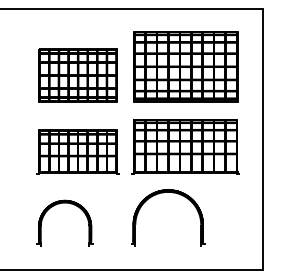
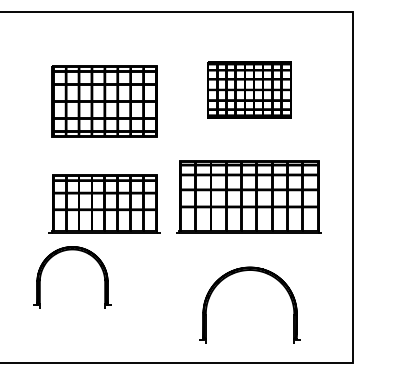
part: (185, 66) -> (249, 89), size x0.6
part: (172, 193) -> (255, 272), moved
part: (59, 204) -> (65, 251), moved

